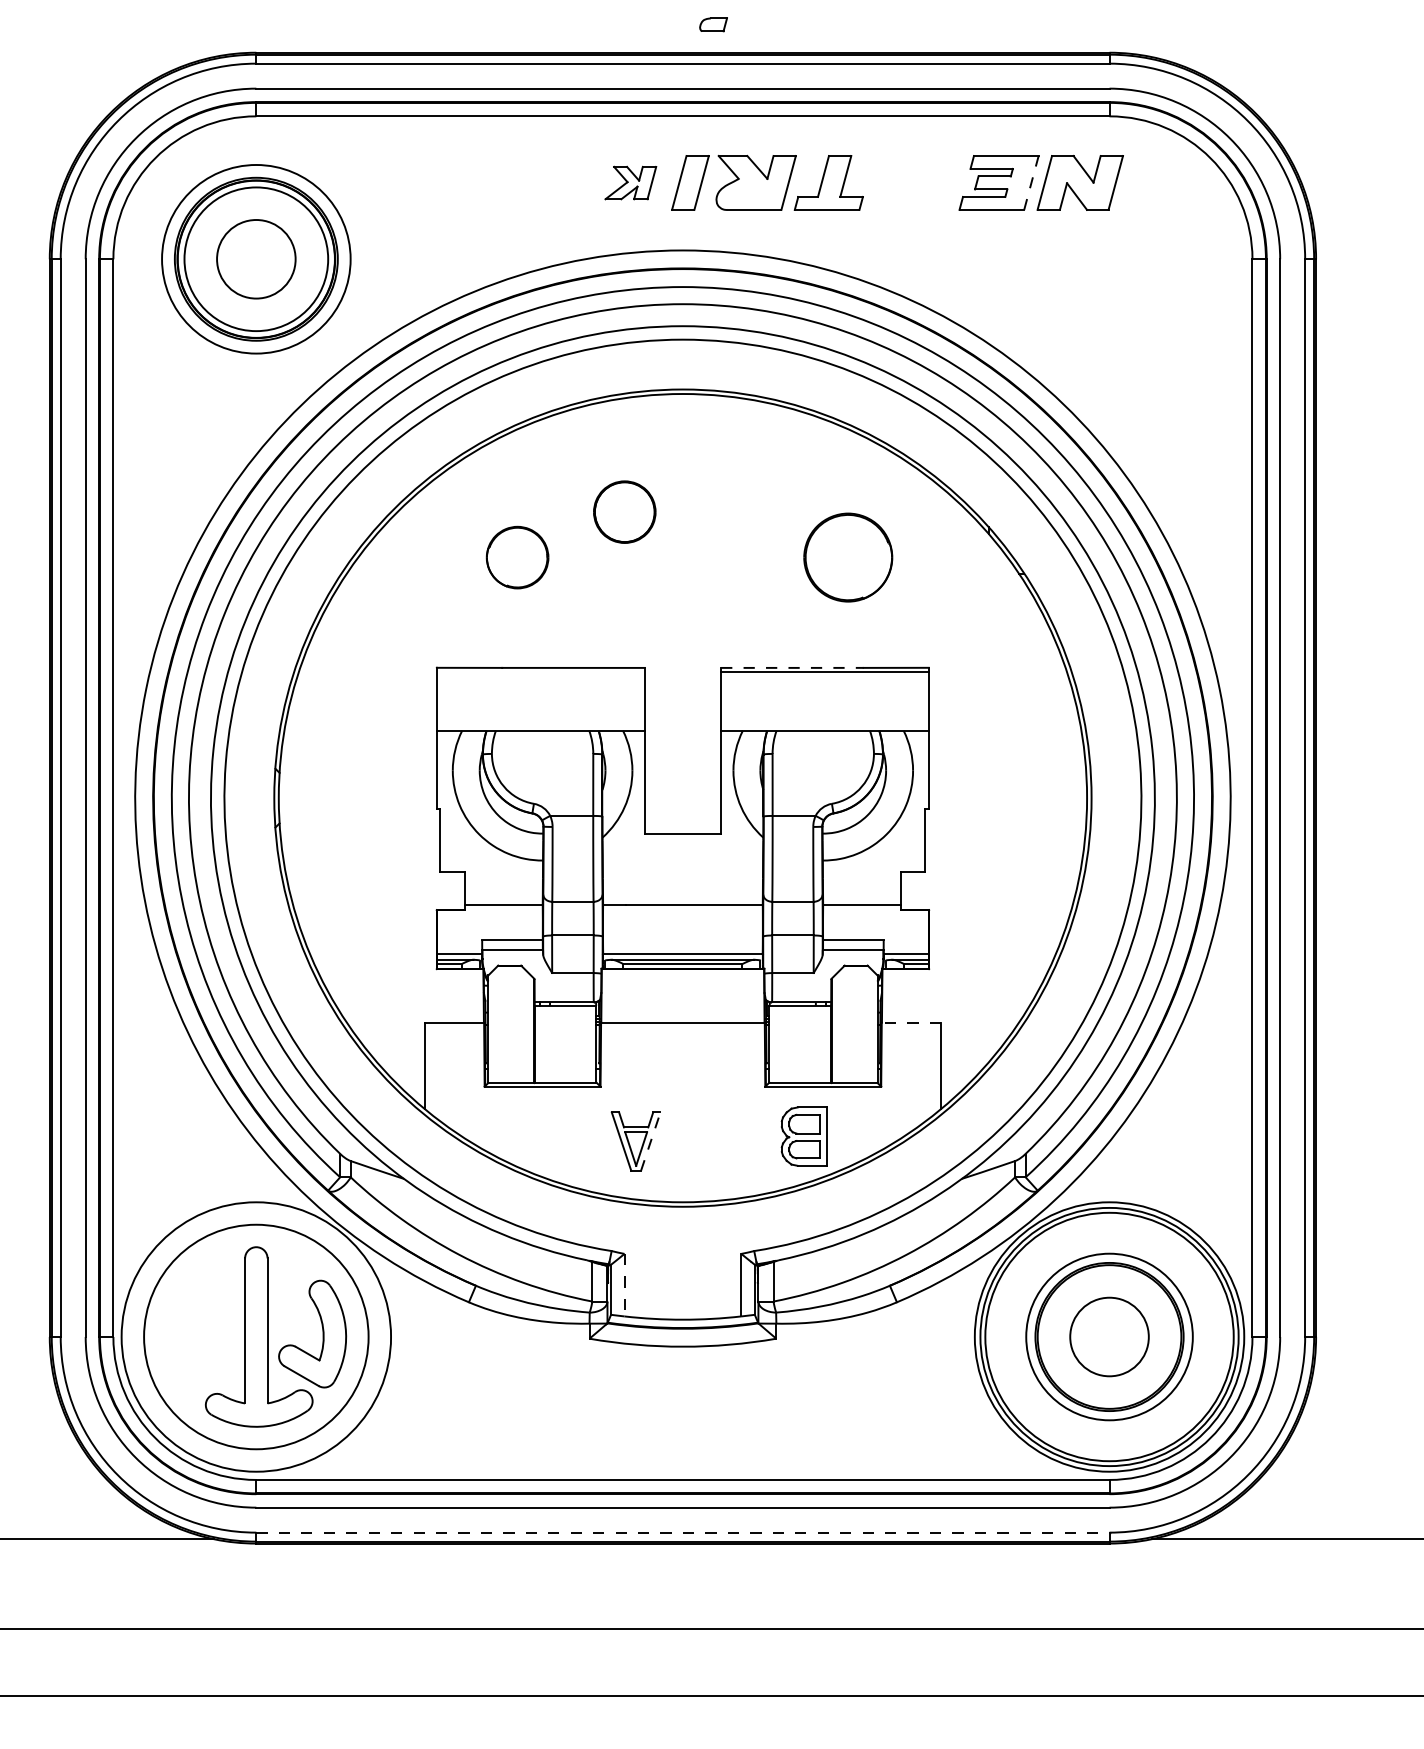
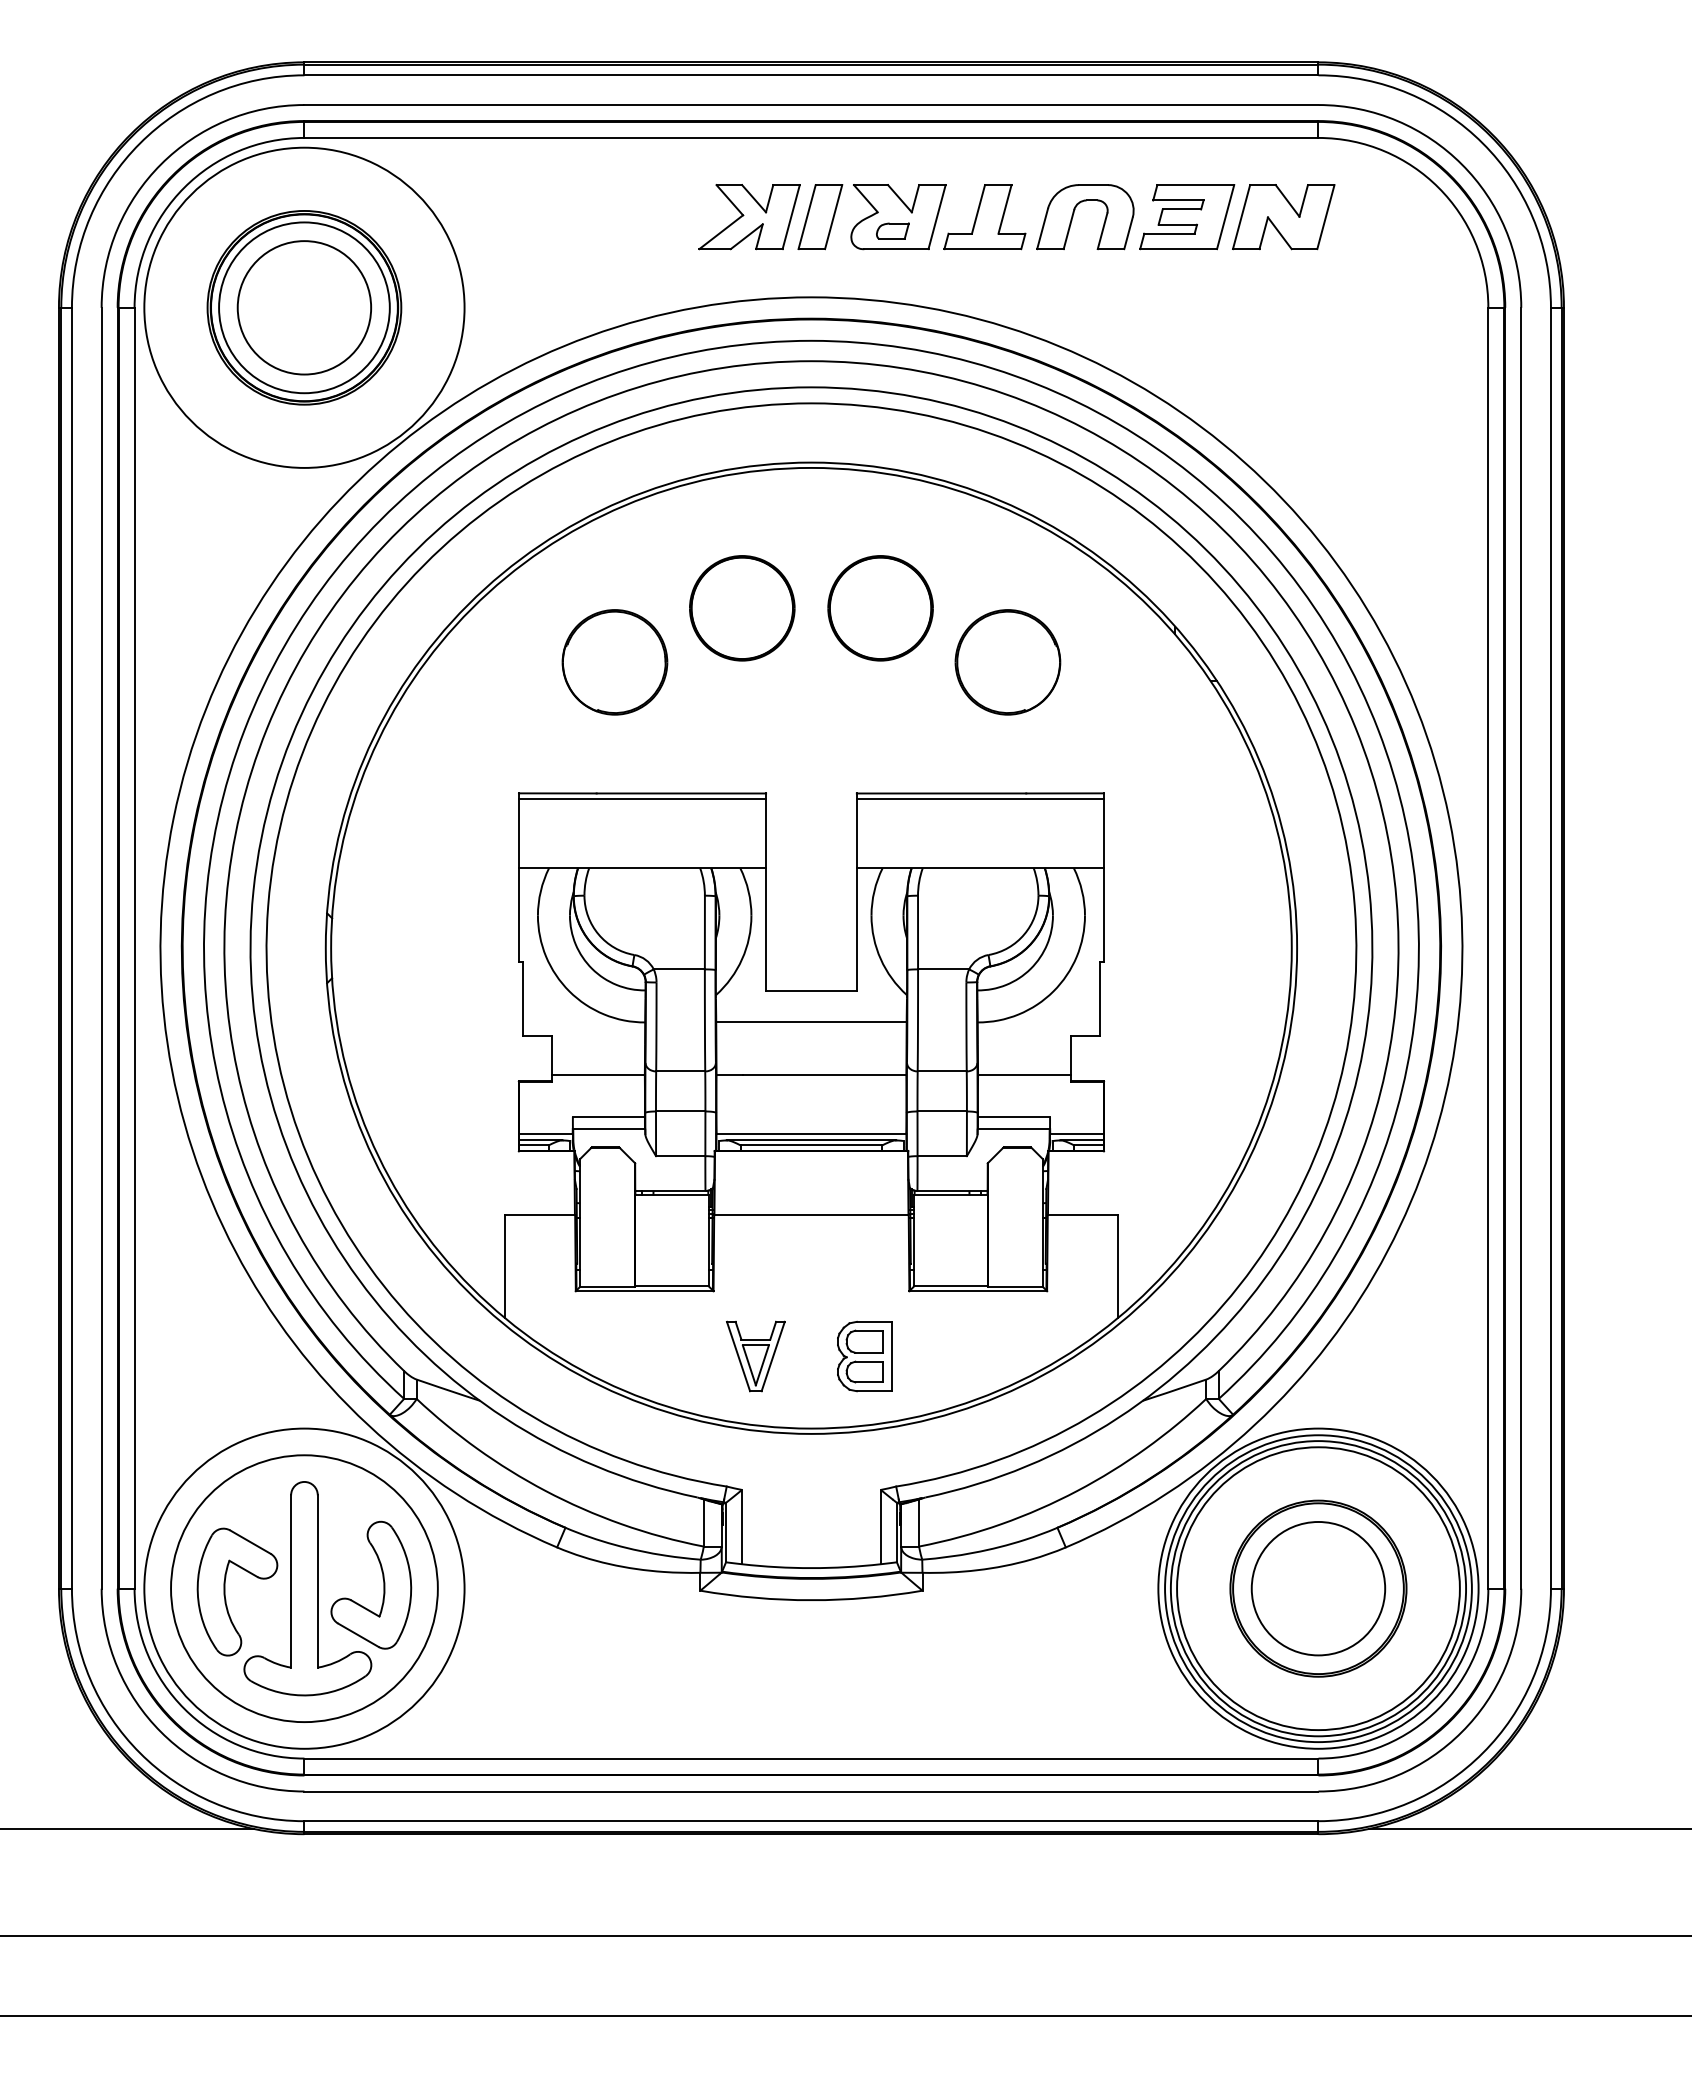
part: (713, 24) -> (892, 230), moved
part: (904, 179) -> (1074, 213), added
line: (1031, 182) -> (1225, 216), dashed -> solid
part: (630, 183) -> (749, 217), size x1.67
circle: (256, 259) -> (304, 307), size x1.43
circle: (256, 259) -> (304, 307), size x1.43
part: (624, 512) -> (742, 608), size x1.43
part: (741, 512) -> (880, 608), added
part: (517, 557) -> (614, 662), size x1.43
line: (792, 667) -> (941, 793), dashed -> solid
line: (540, 672) -> (642, 798), added
line: (682, 860) -> (811, 1022), added
line: (910, 1023) -> (1082, 1215), dashed -> solid
part: (804, 1136) -> (864, 1356), moved
line: (650, 1141) -> (773, 1356), dashed -> solid
line: (624, 1285) -> (742, 1527), dashed -> solid
circle: (1109, 1336) -> (1318, 1588), size x1.43
circle: (1109, 1336) -> (1318, 1588), size x1.43
part: (189, 1339) -> (225, 1591), added
line: (682, 1532) -> (811, 1821), dashed -> solid

